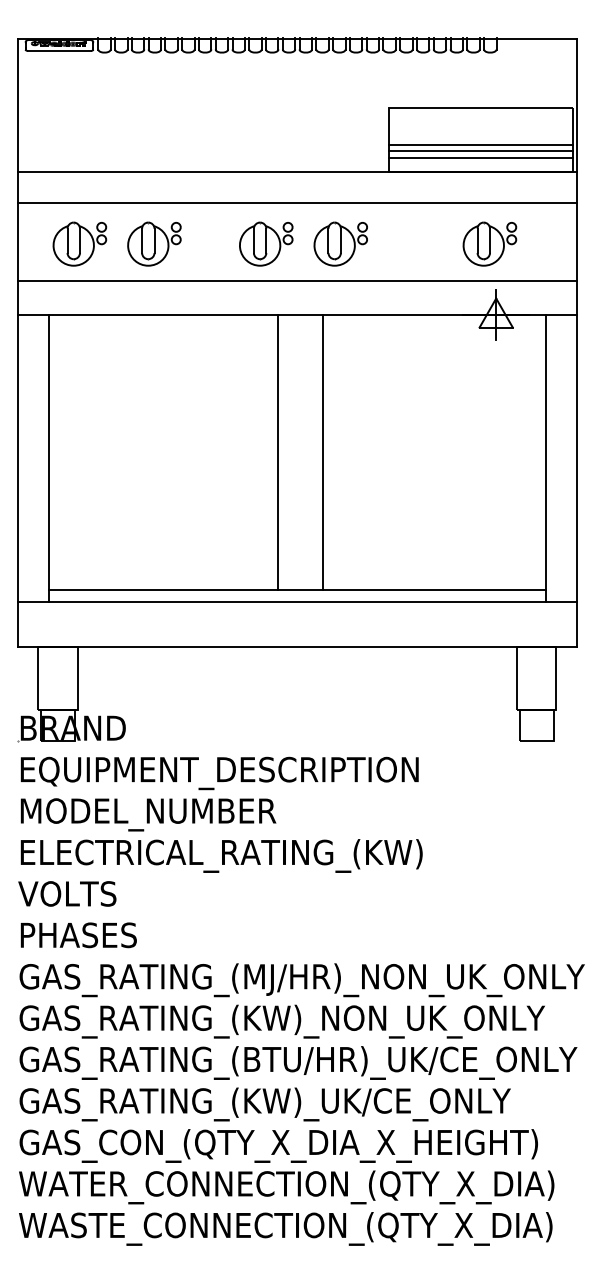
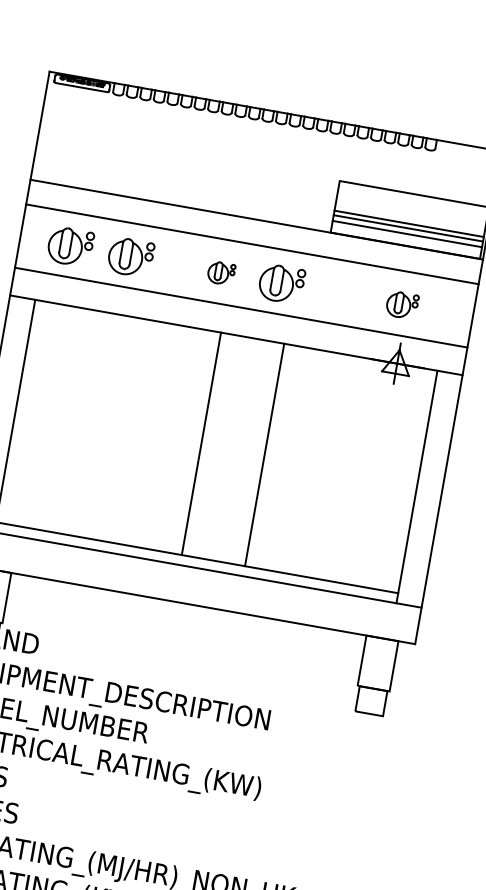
part: (266, 243) -> (221, 272), size x0.6
part: (489, 243) -> (402, 304), size x0.7
line: (322, 452) -> (264, 454), moved

